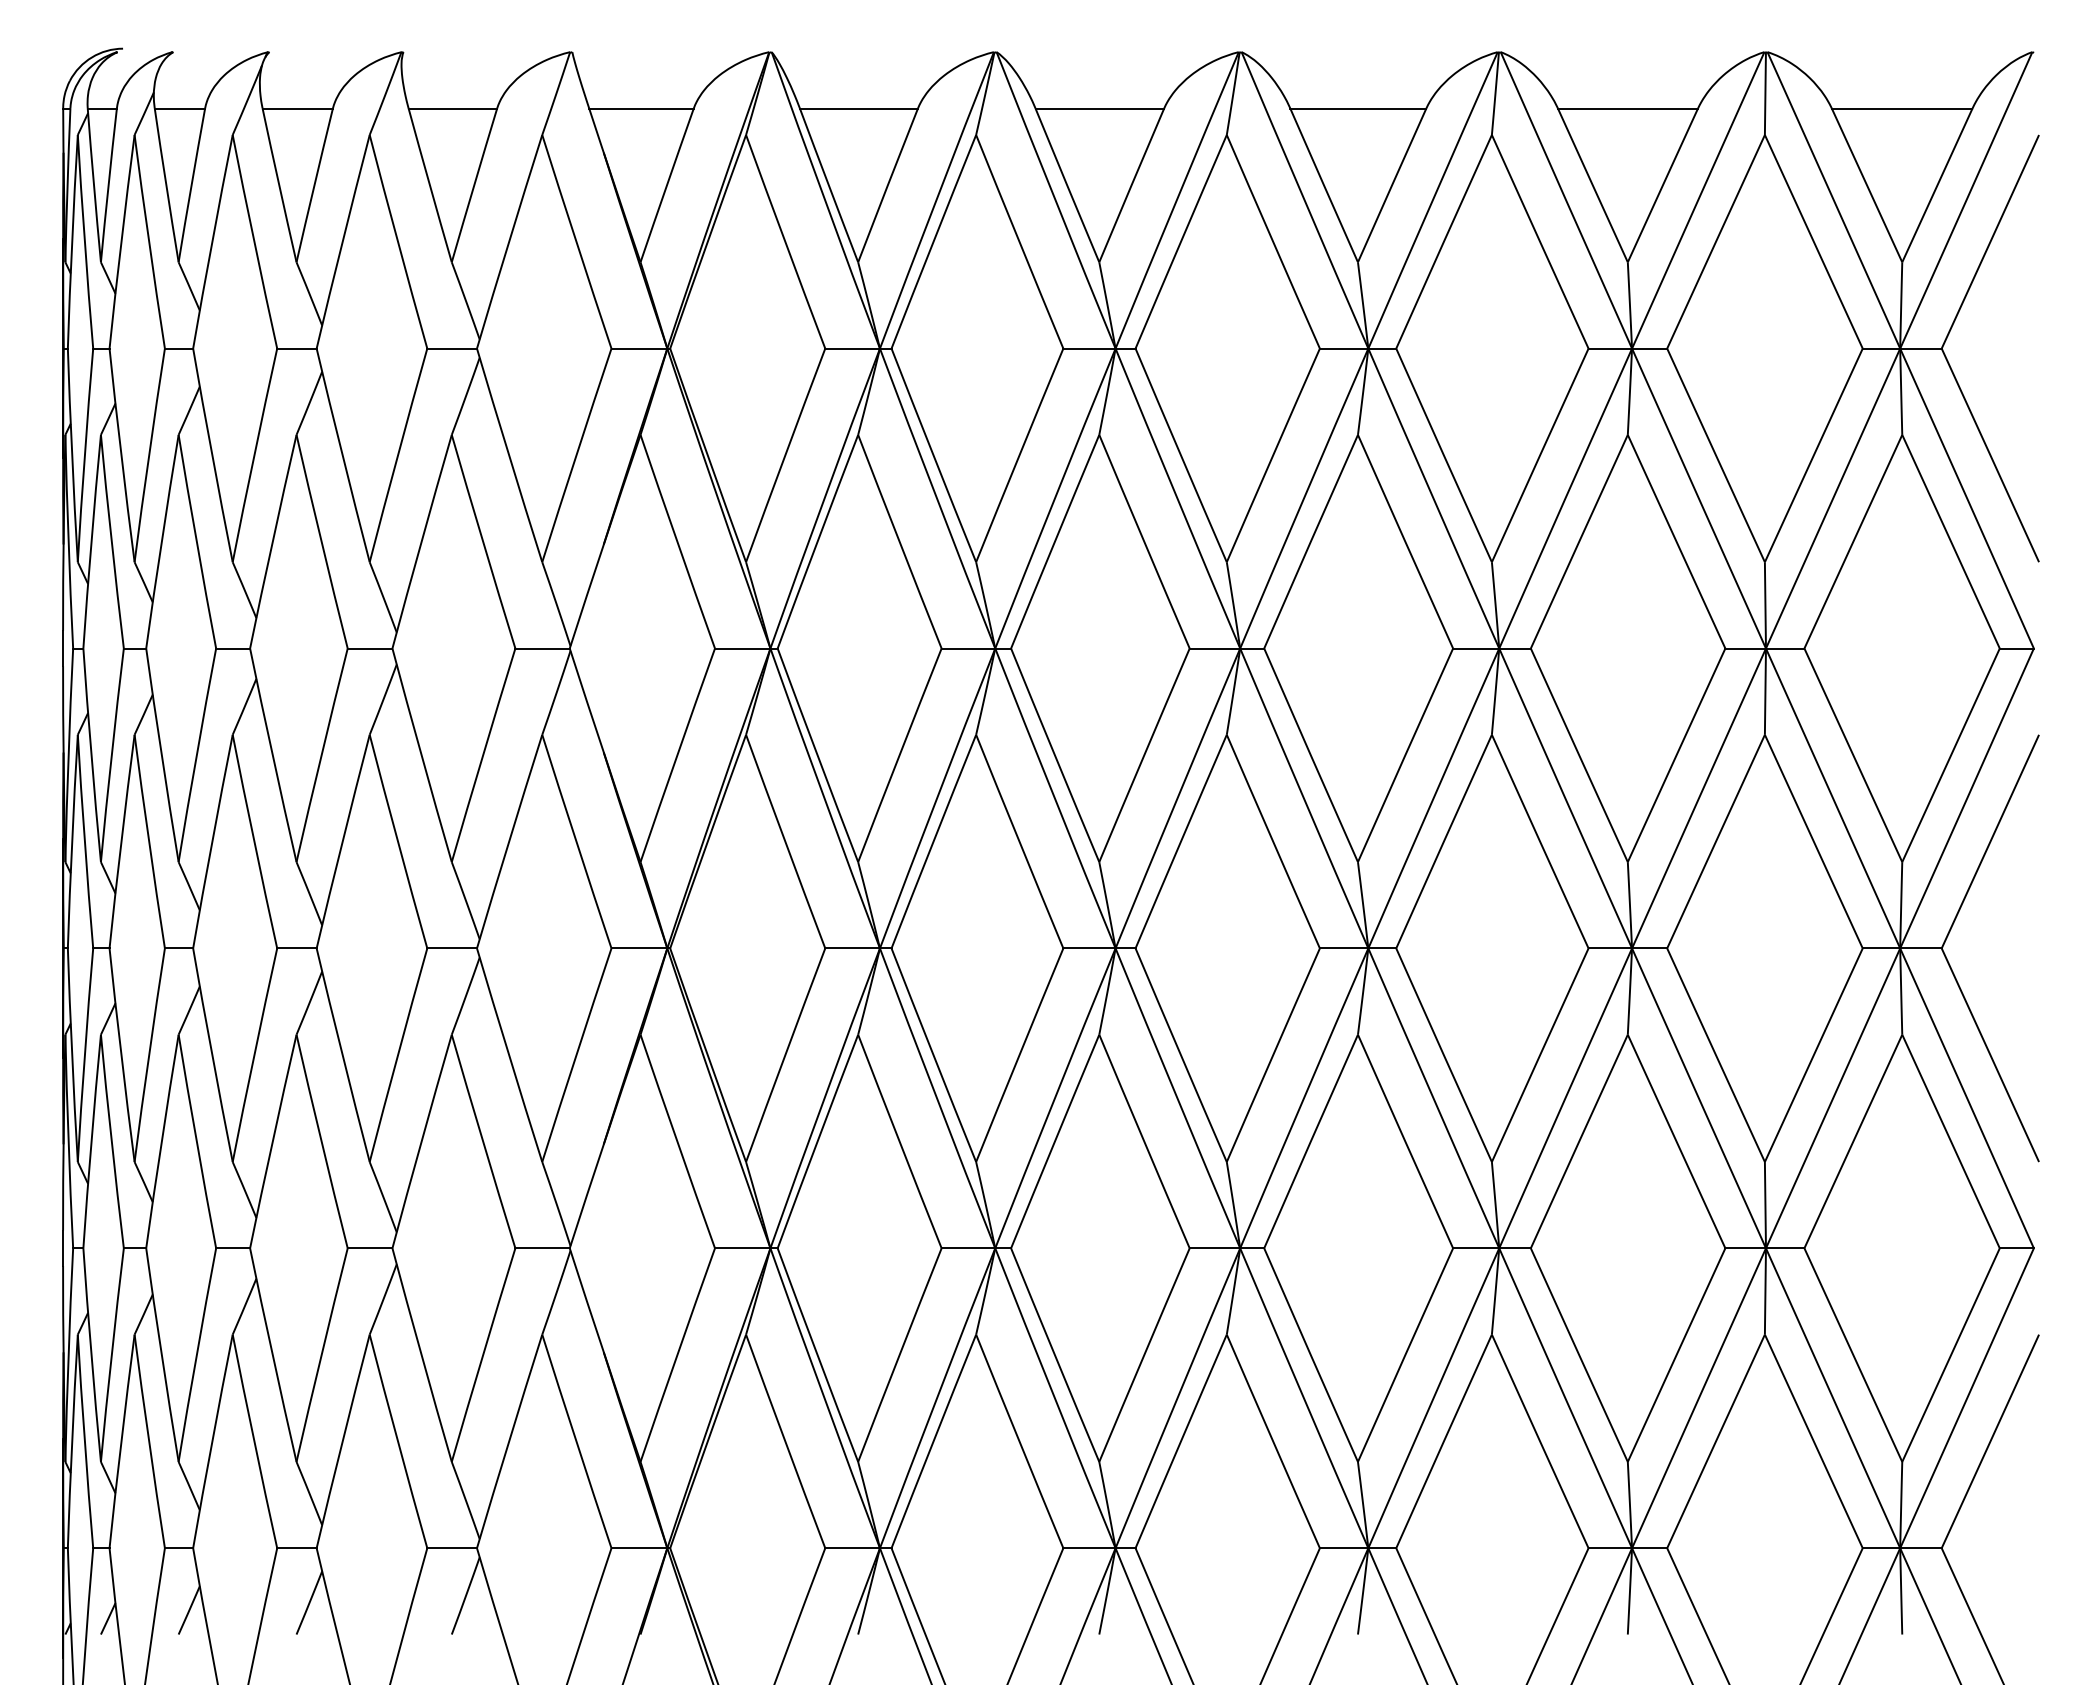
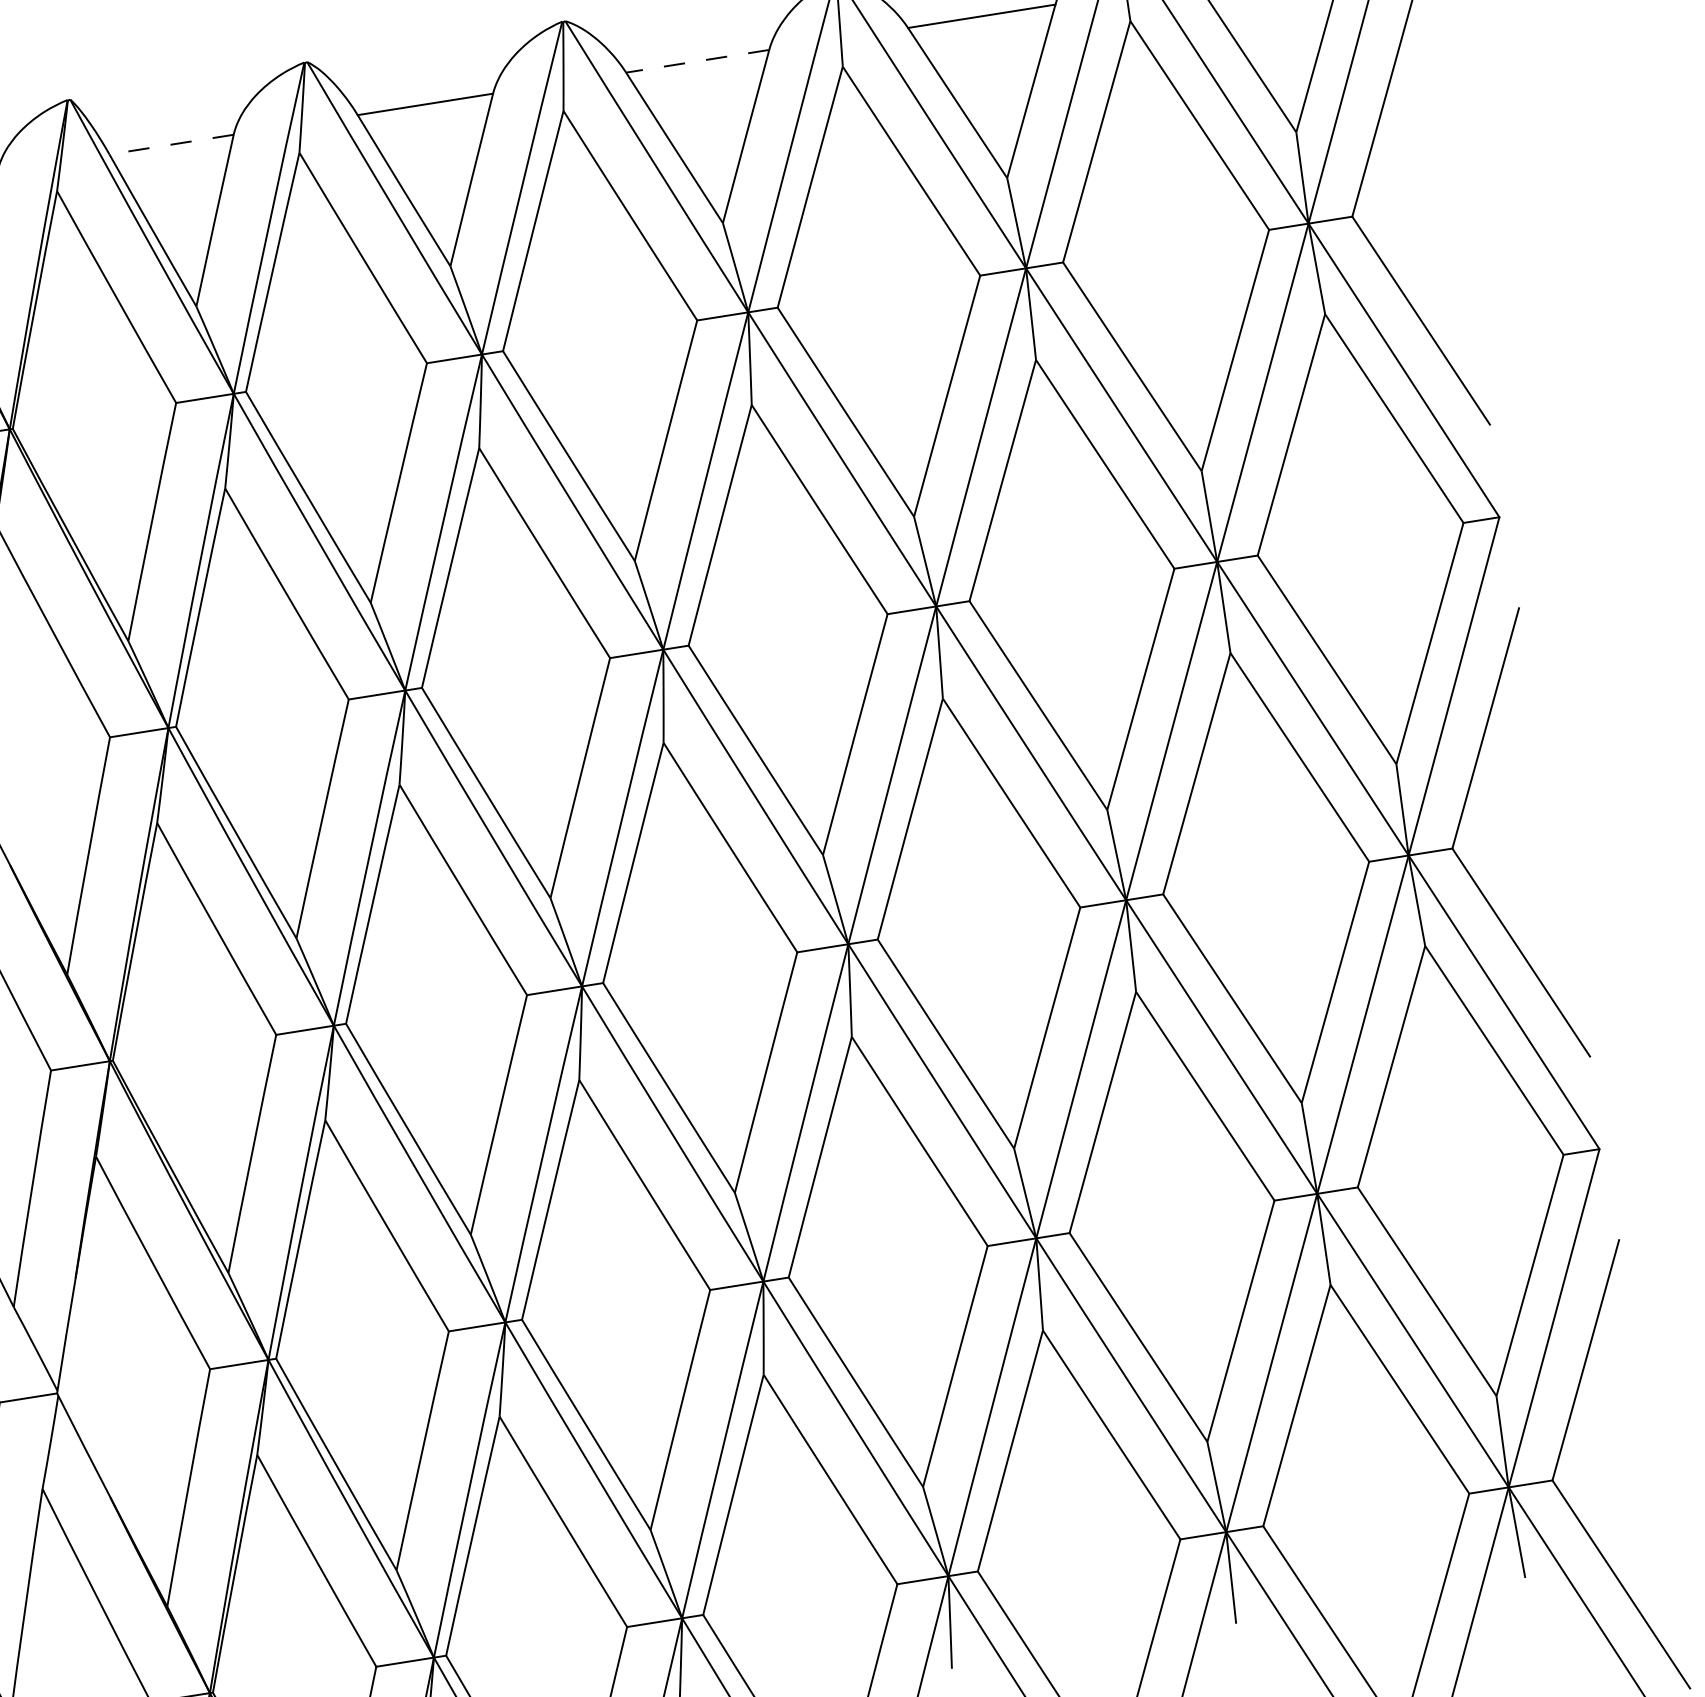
line: (858, 108) -> (171, 144), solid -> dashed
line: (1358, 108) -> (697, 61), solid -> dashed

